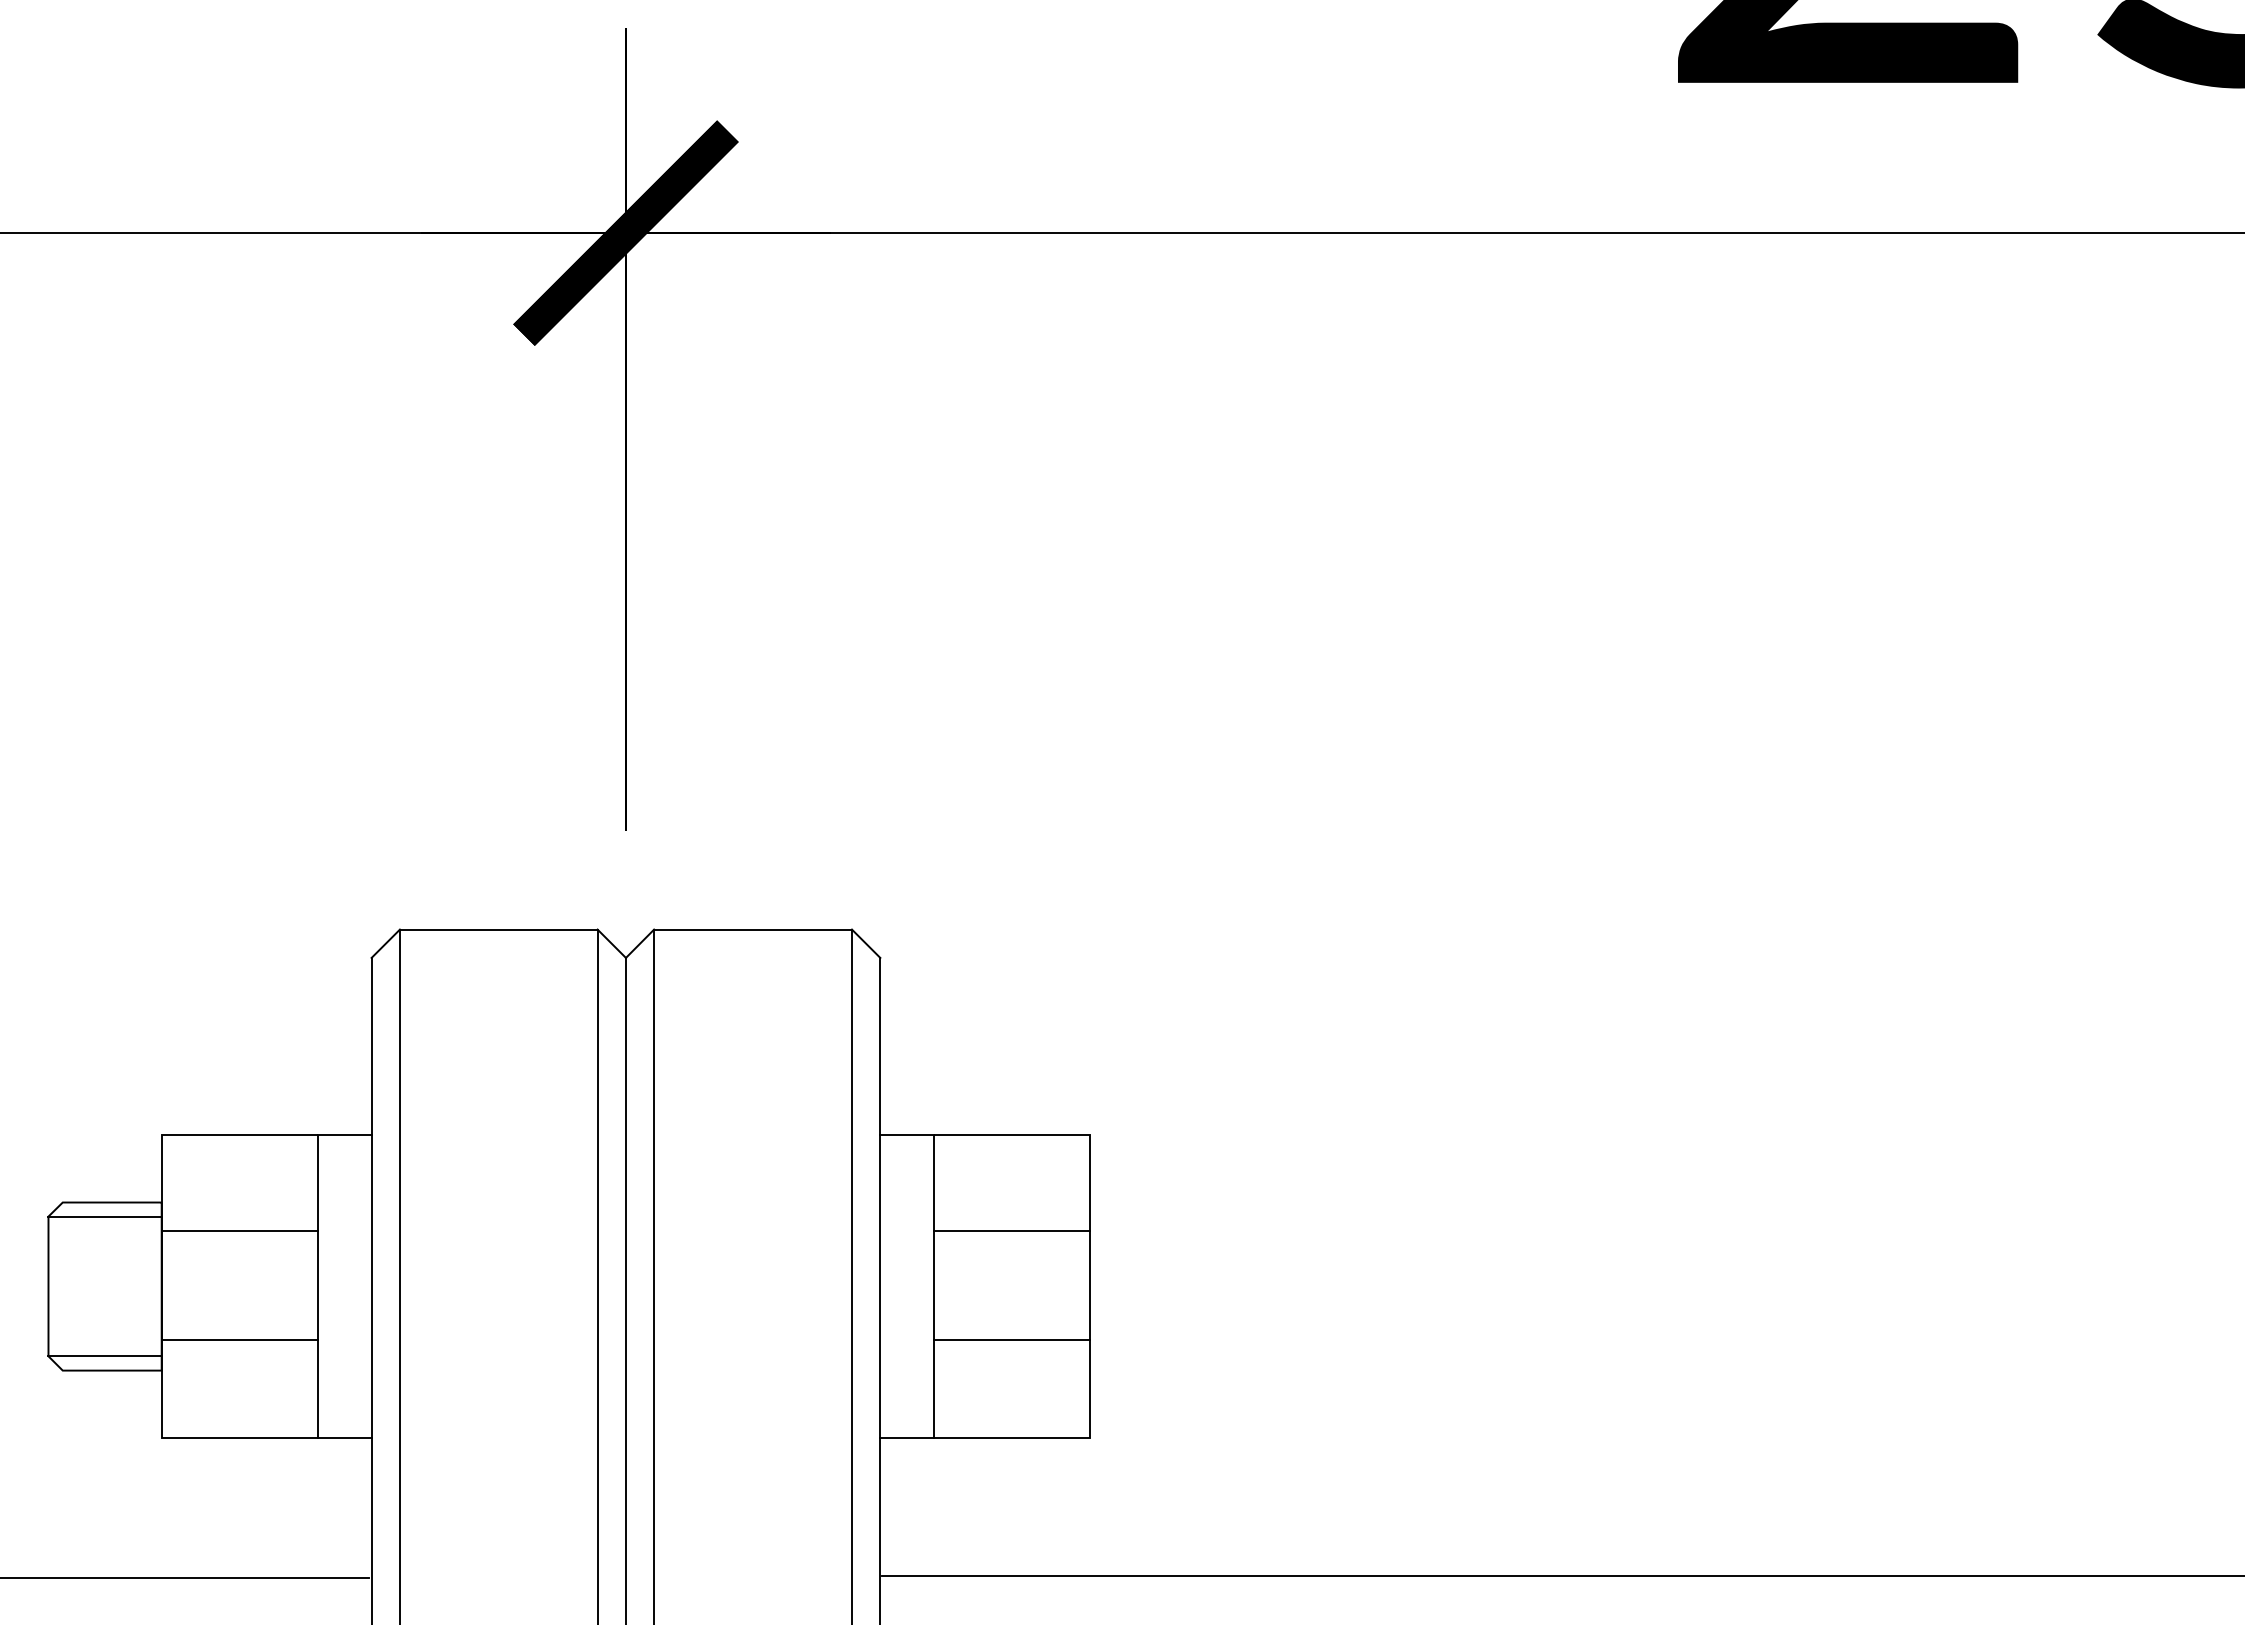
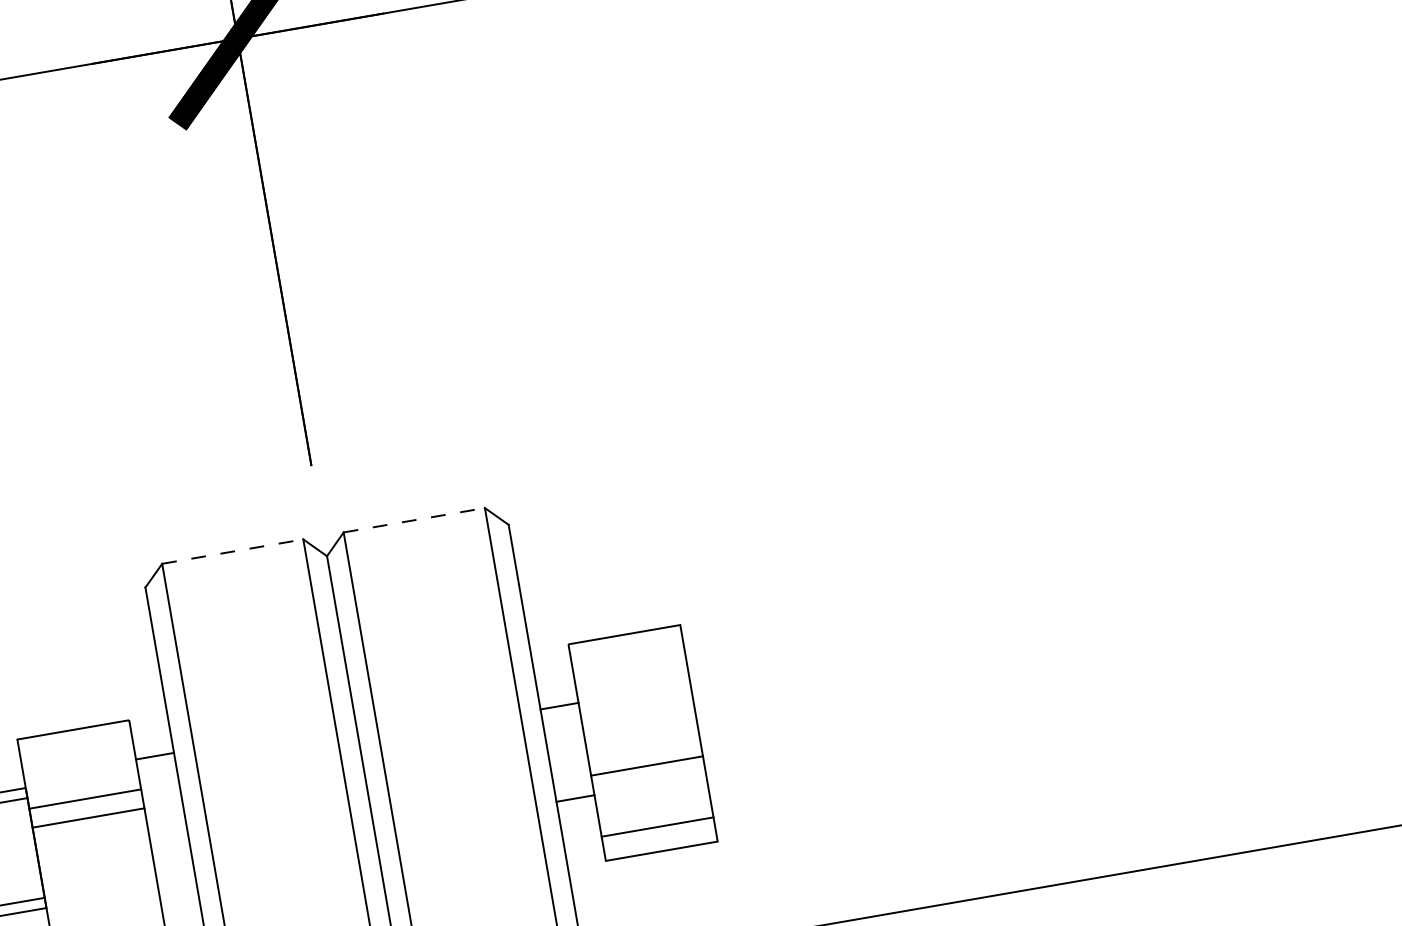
line: (498, 929) -> (232, 551), solid -> dashed
line: (753, 929) -> (414, 520), solid -> dashed
line: (344, 1134) -> (154, 756), moved
line: (906, 1134) -> (559, 706), moved
line: (1011, 1231) -> (646, 766), moved
line: (239, 1340) -> (88, 818), moved
line: (1011, 1340) -> (657, 827), moved
line: (906, 1437) -> (575, 798), moved

